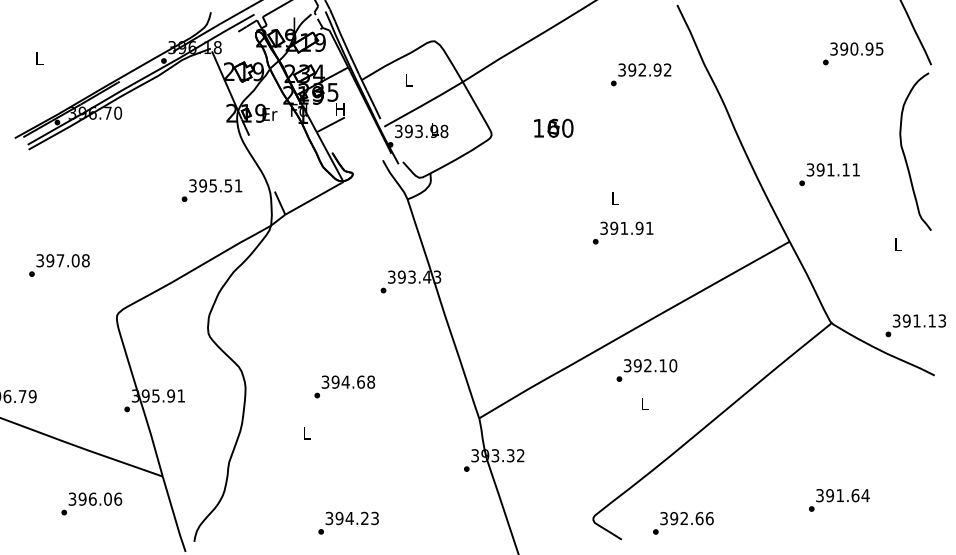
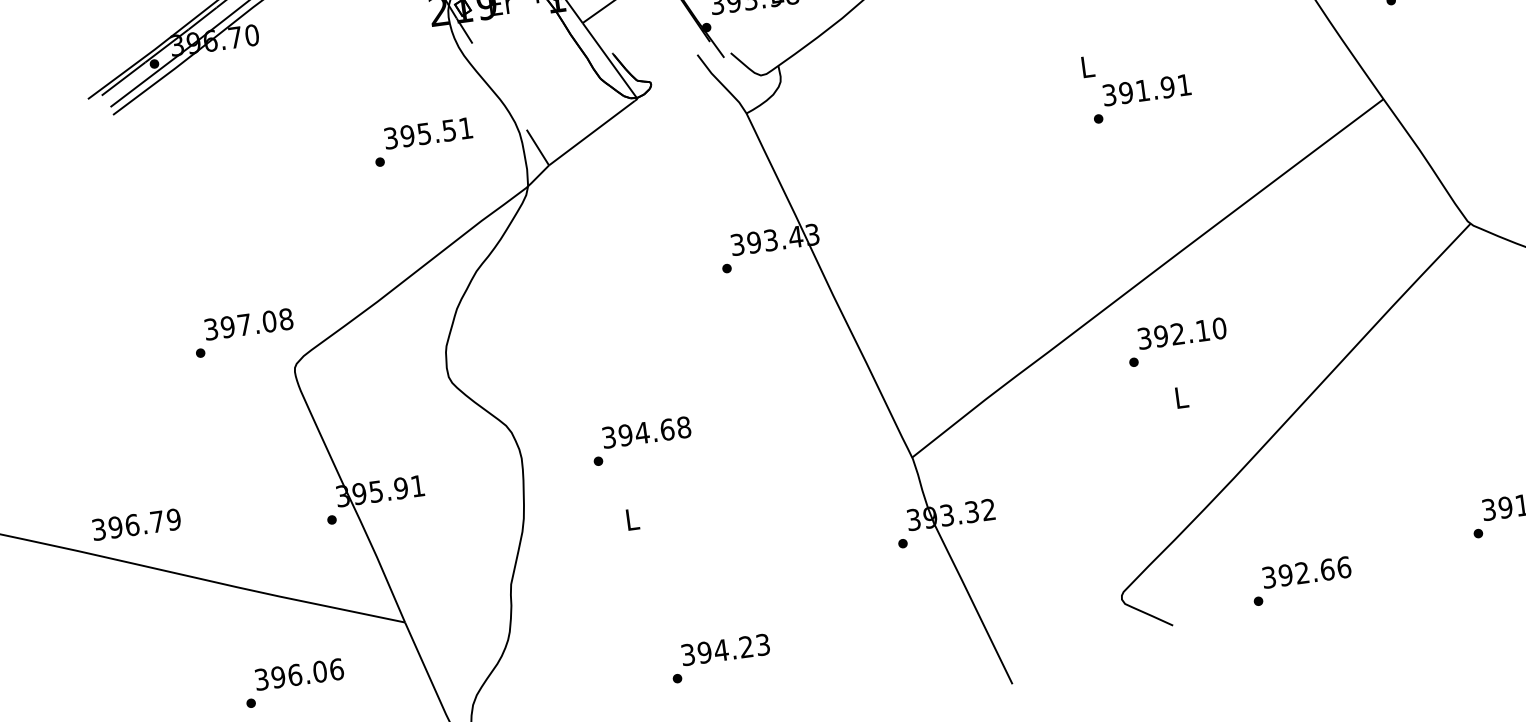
text: (623, 232) -> (1142, 97), moved
text: (59, 265) -> (243, 332), moved
text: (344, 386) -> (641, 440), moved
text: (683, 523) -> (1302, 581), moved

